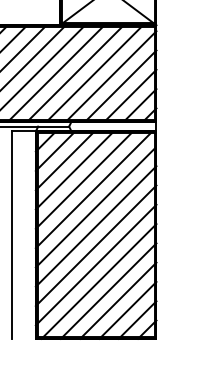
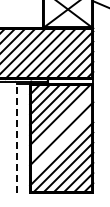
line: (95, 206) -> (61, 123), removed
line: (11, 233) -> (17, 137), solid -> dashed
line: (95, 244) -> (61, 143), removed

